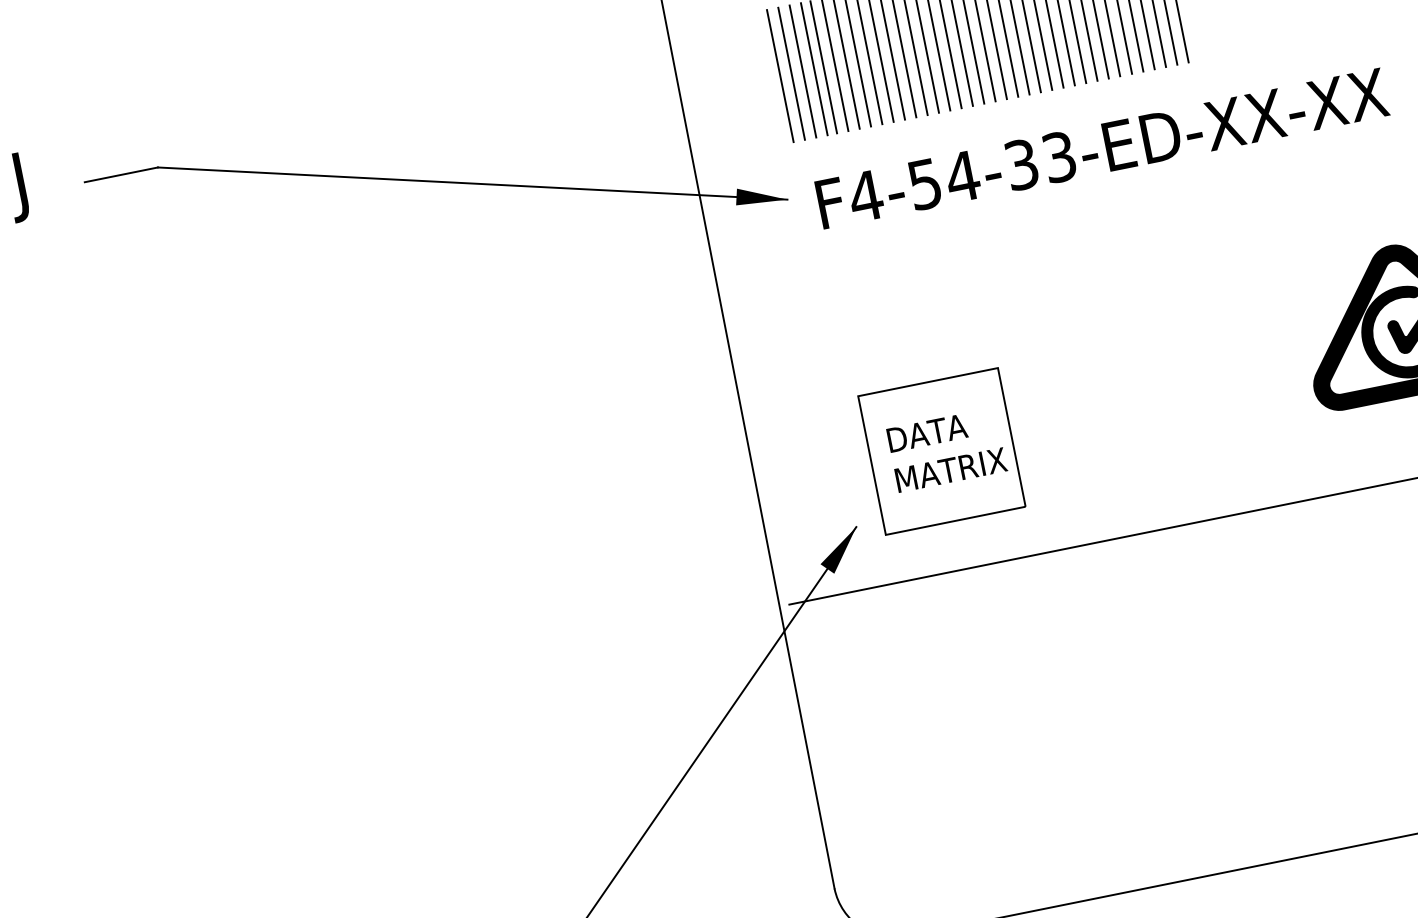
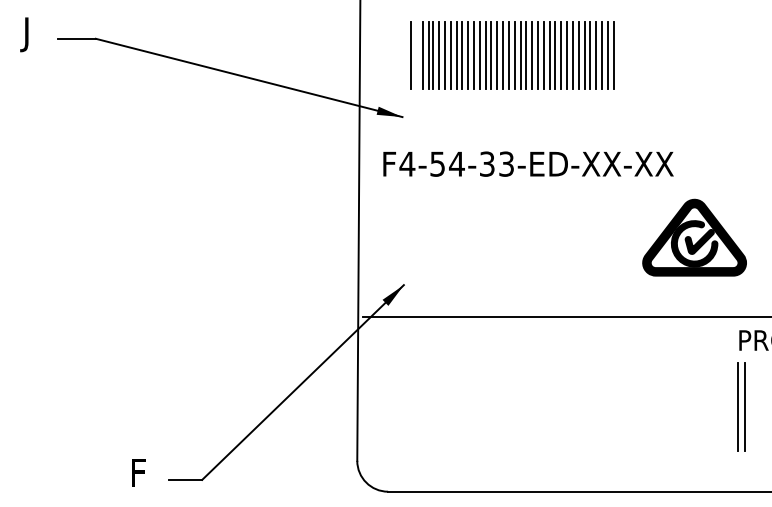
line: (792, 73) -> (417, 55), removed
text: (1101, 147) -> (528, 163), moved
part: (941, 451) -> (453, 256), removed

